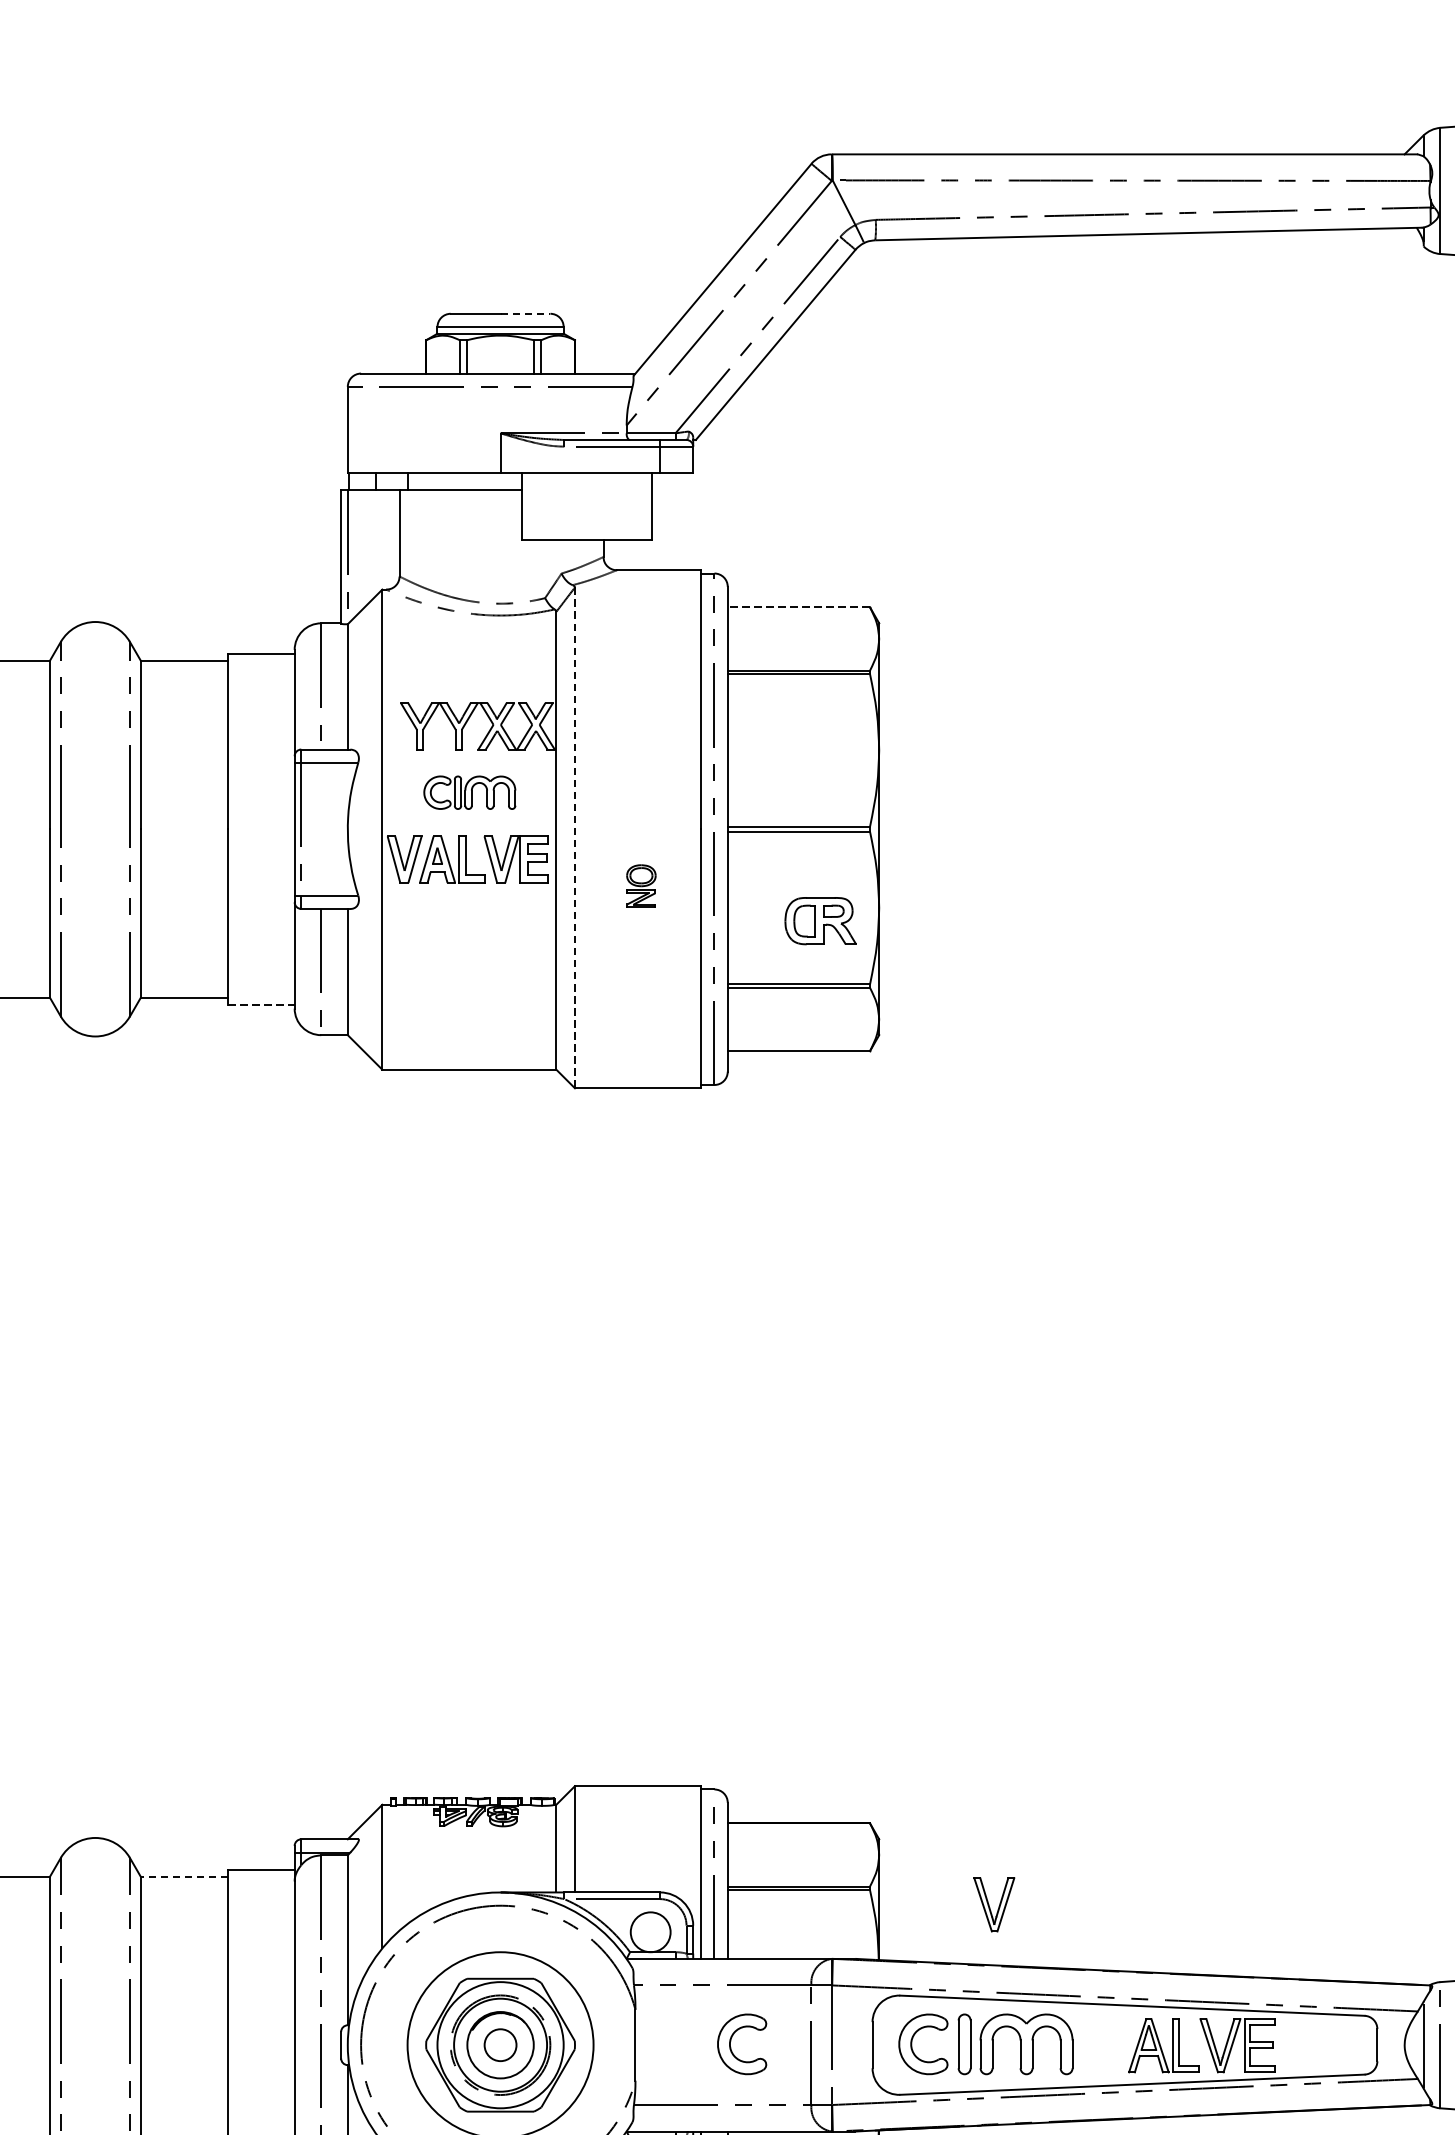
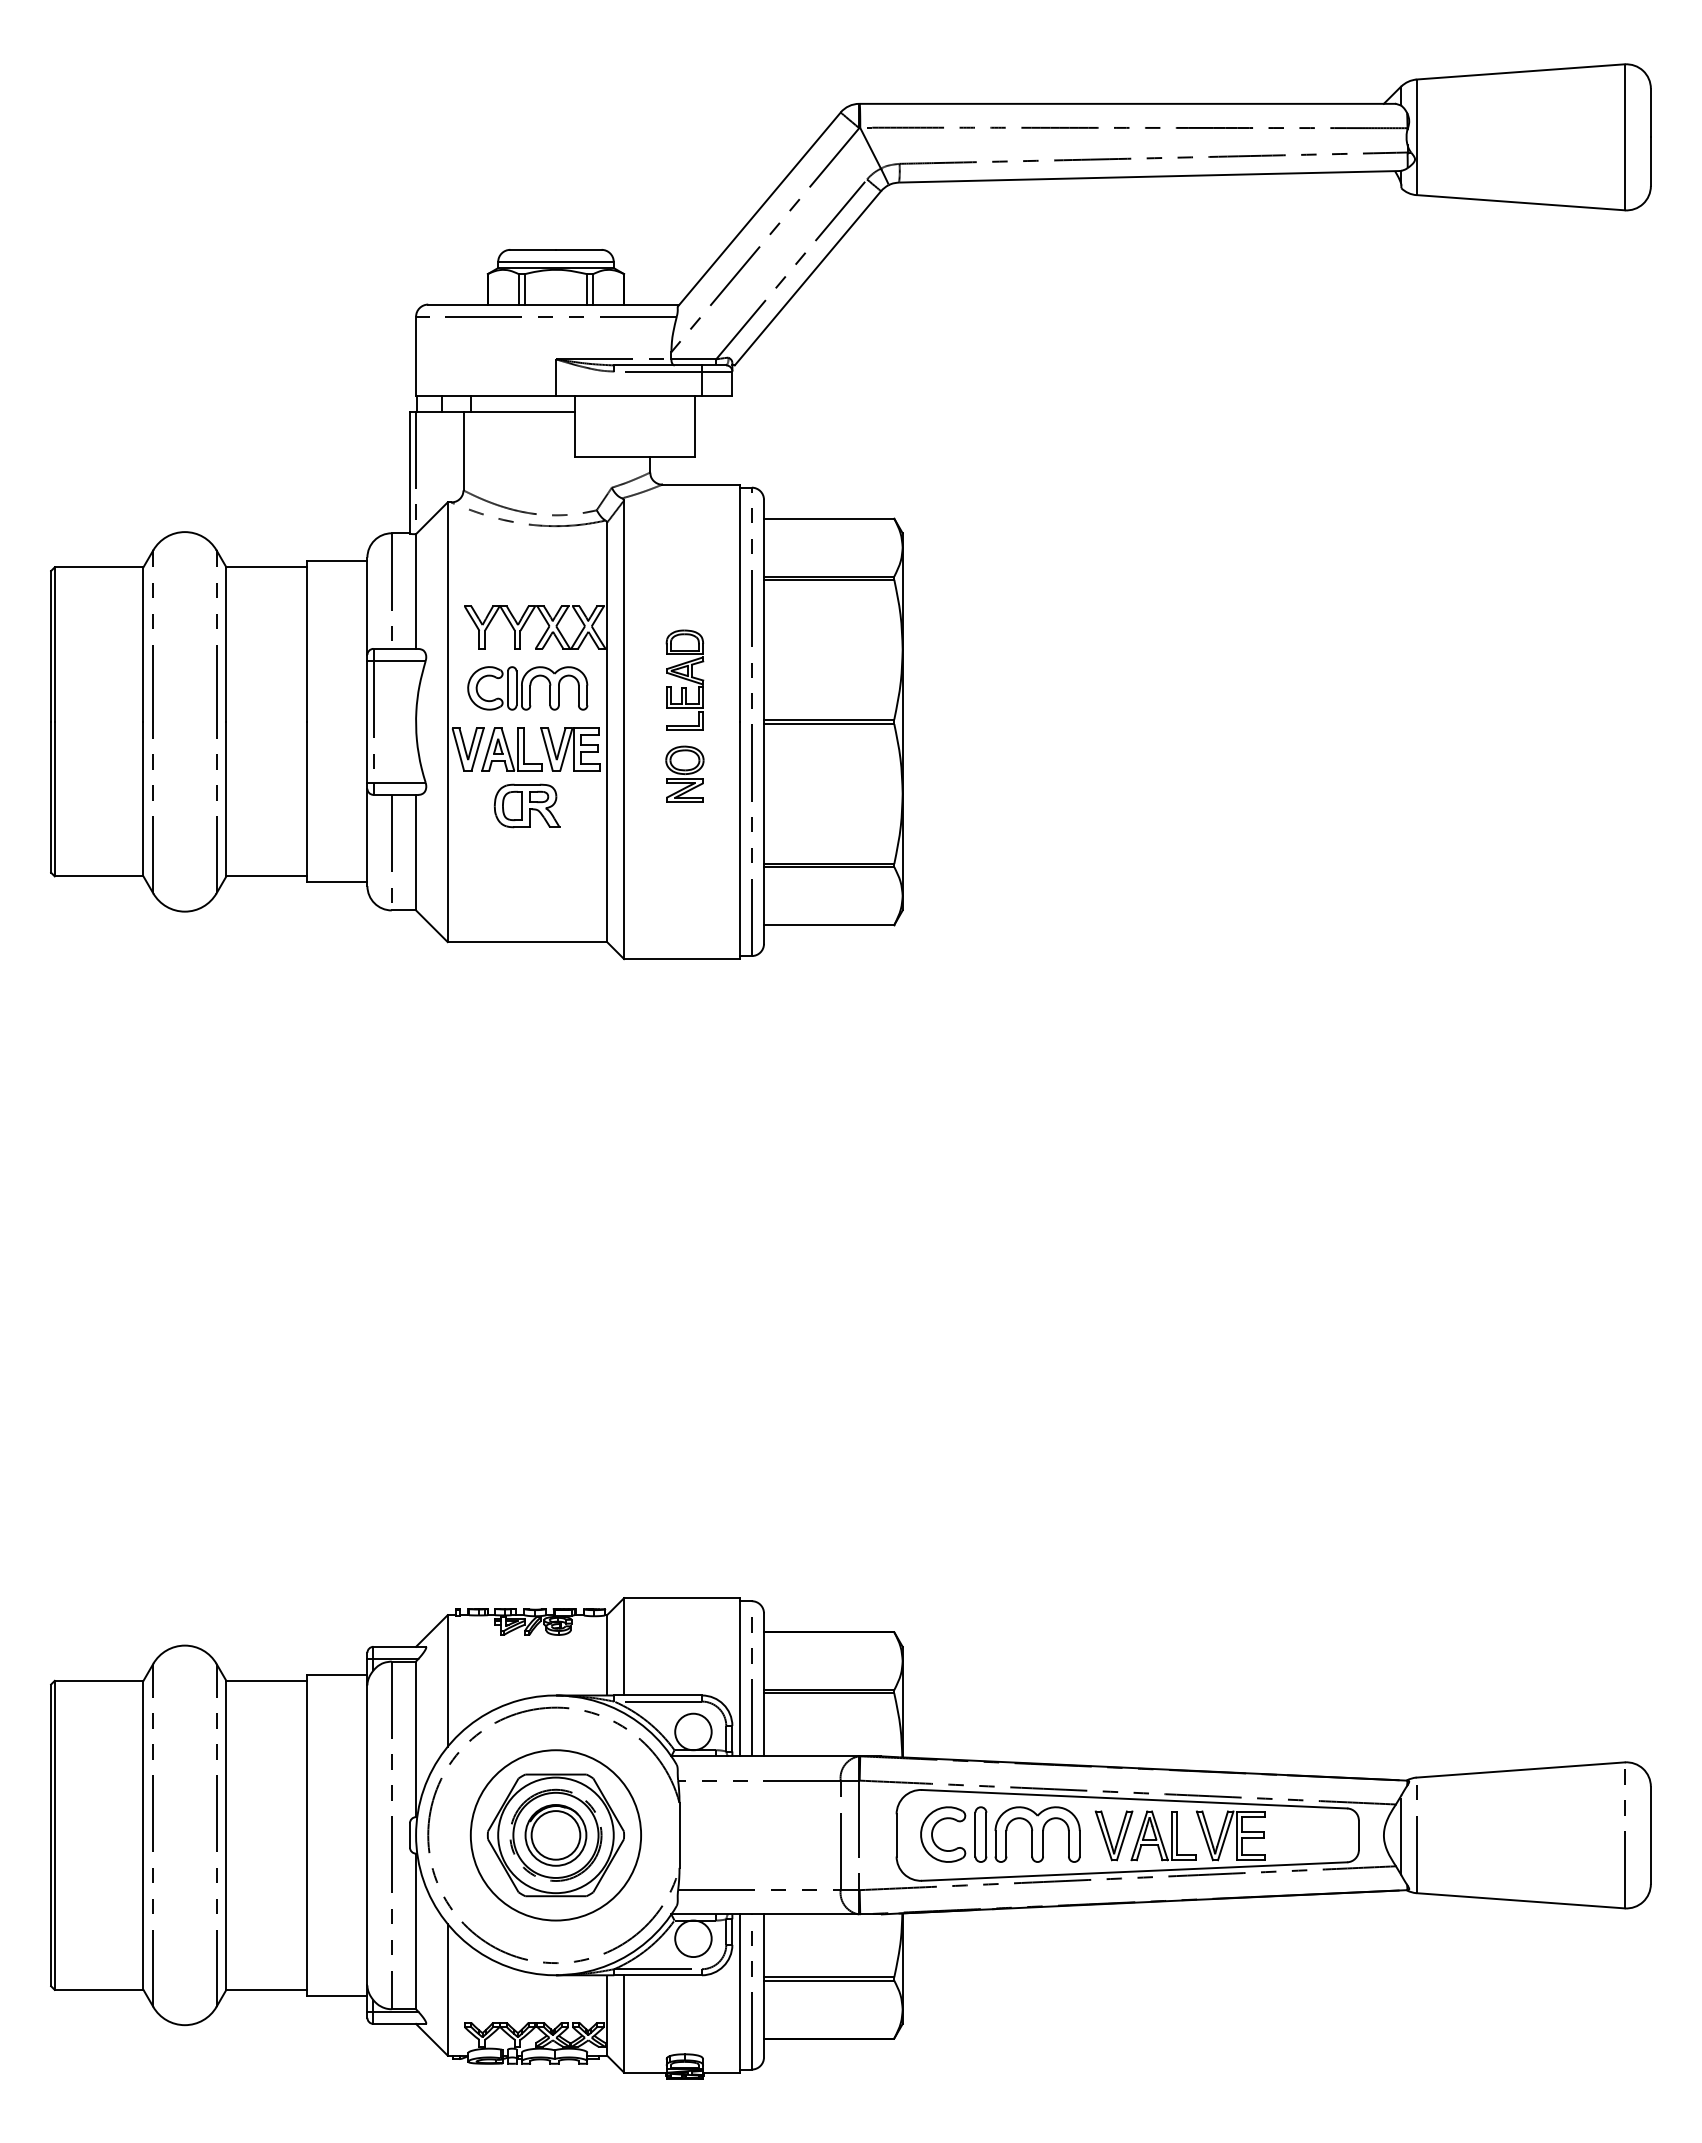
line: (525, 313) -> (578, 249), dashed -> solid
line: (798, 607) -> (828, 518), dashed -> solid
part: (640, 782) -> (684, 679), added
part: (469, 792) -> (527, 688), size x1.43
line: (575, 838) -> (624, 730), dashed -> solid
part: (640, 885) -> (684, 773), size x1.43
part: (820, 920) -> (526, 805), moved
line: (262, 1004) -> (337, 882), dashed -> solid
line: (183, 1876) -> (265, 1680), dashed -> solid
part: (993, 1904) -> (1113, 1835), moved
part: (731, 2042) -> (767, 1832), removed
circle: (500, 2045) -> (555, 1835), size x1.67

